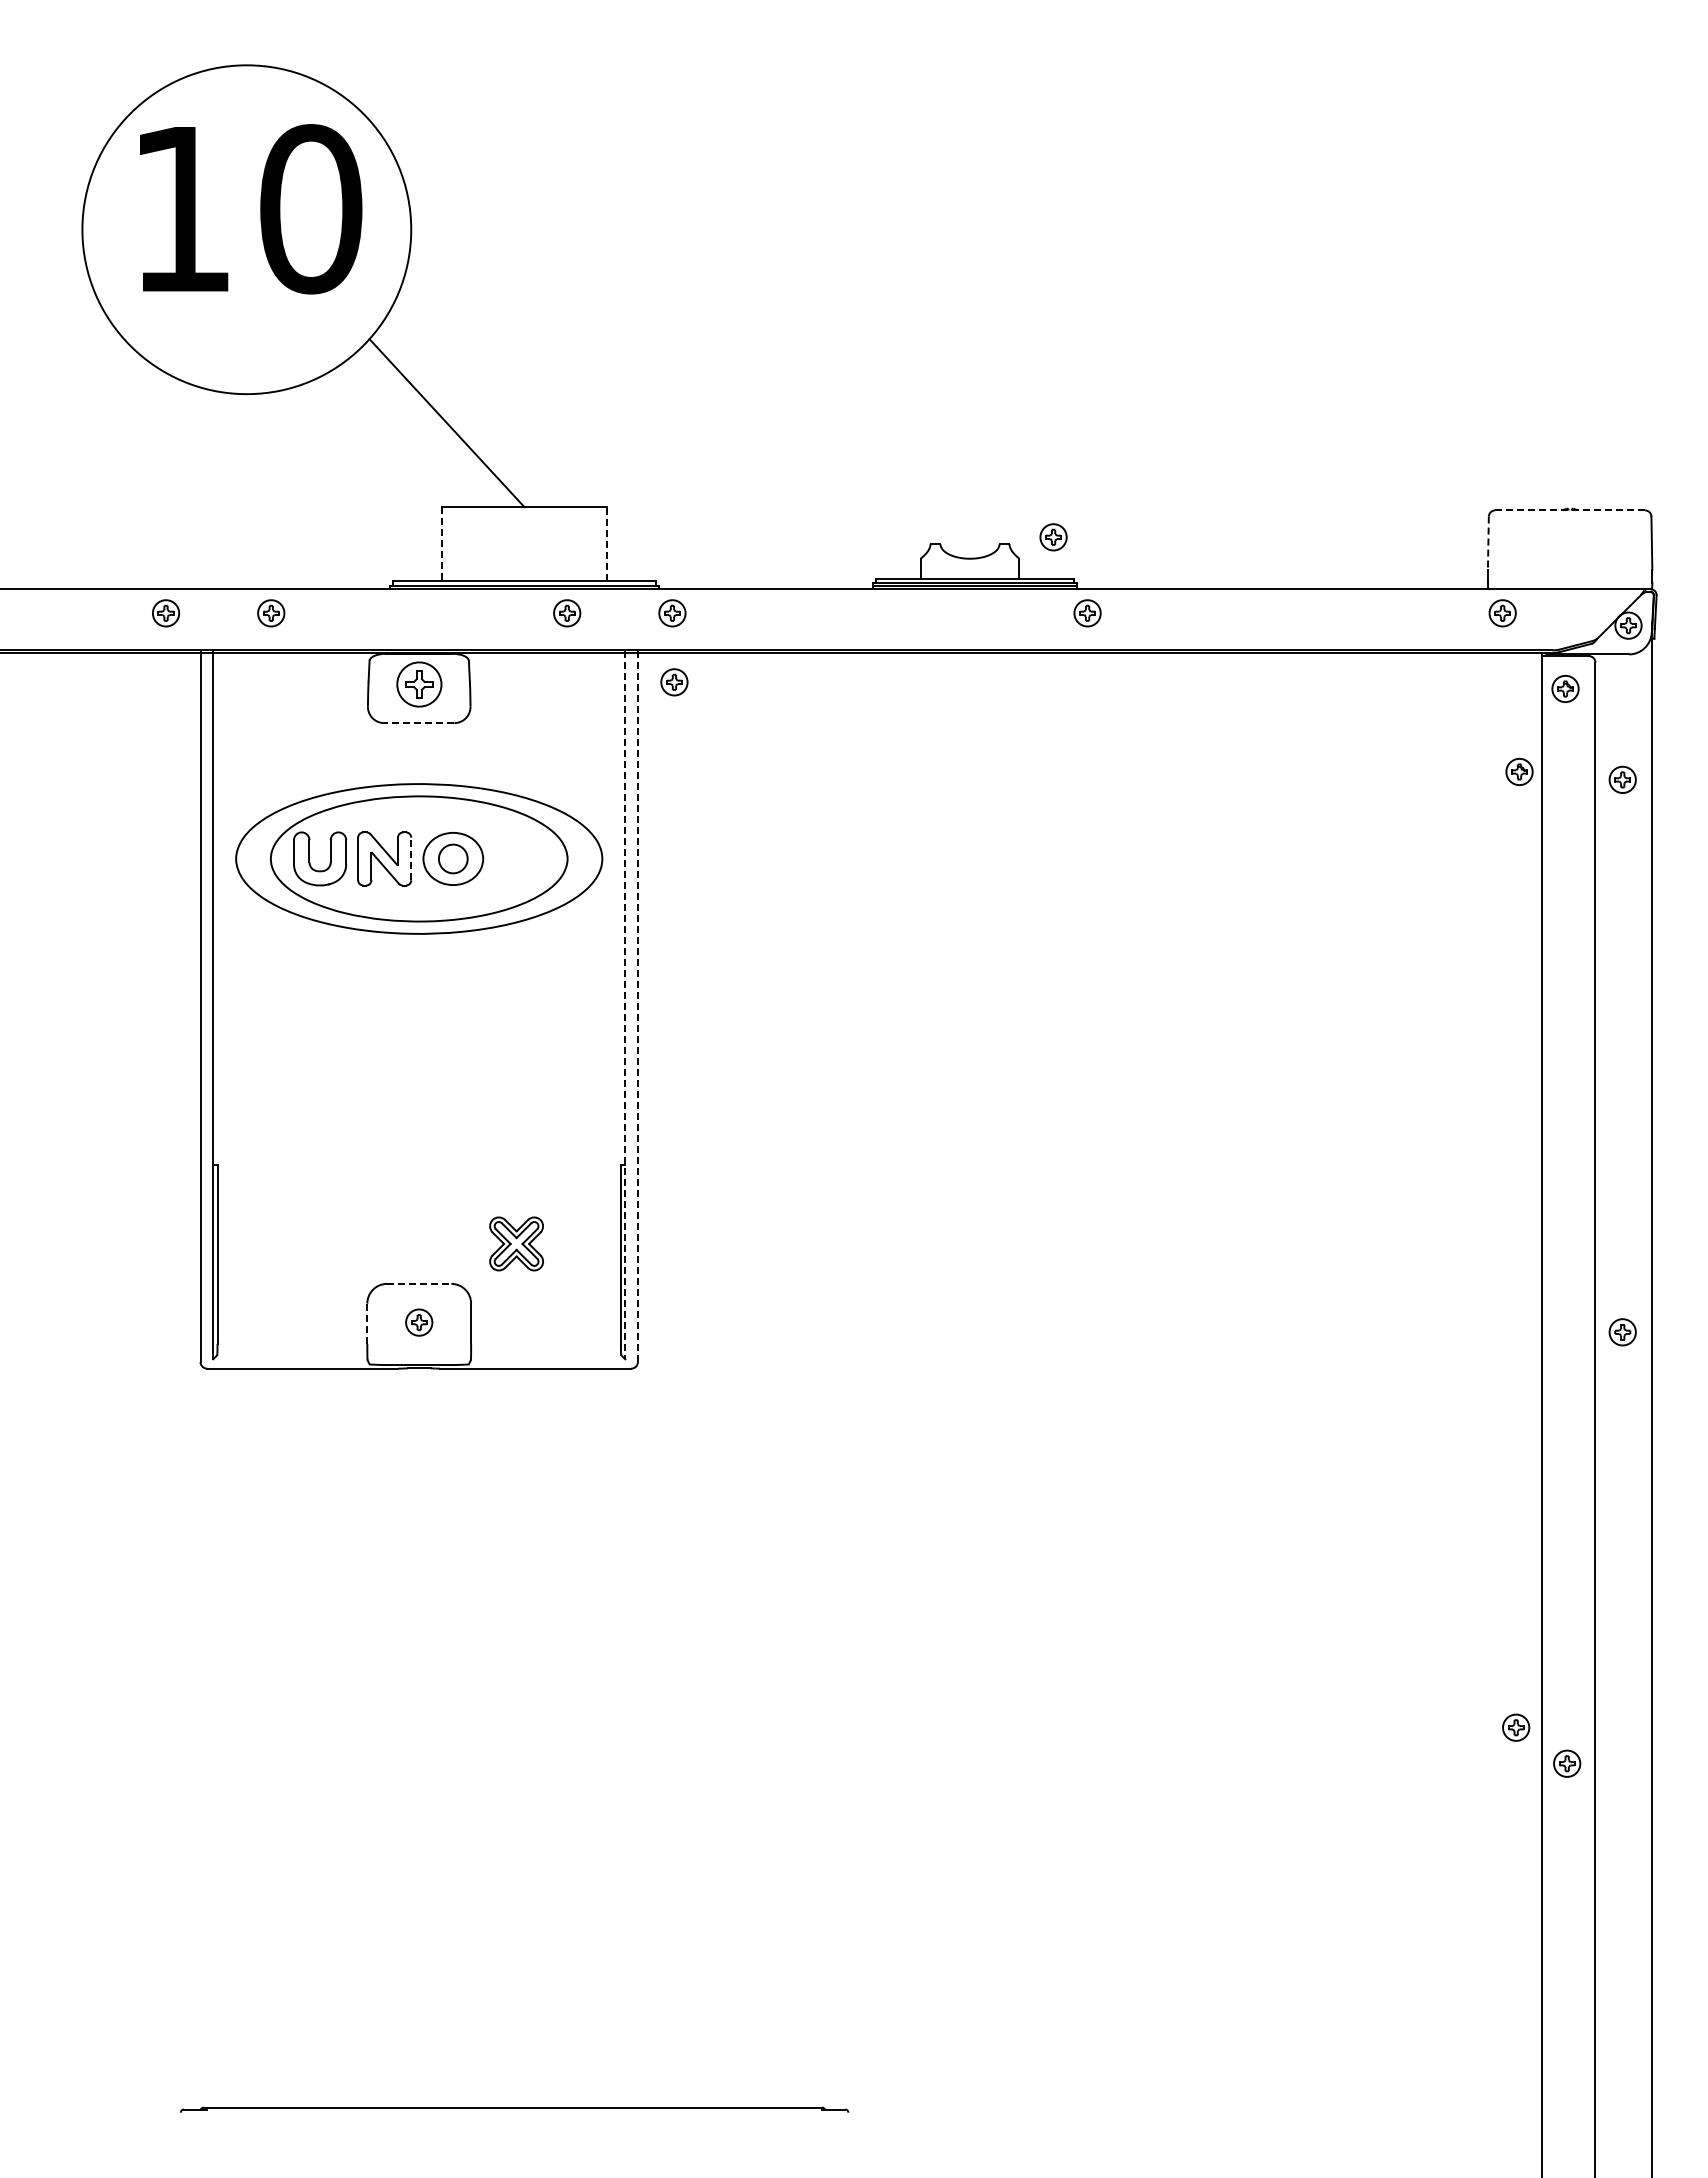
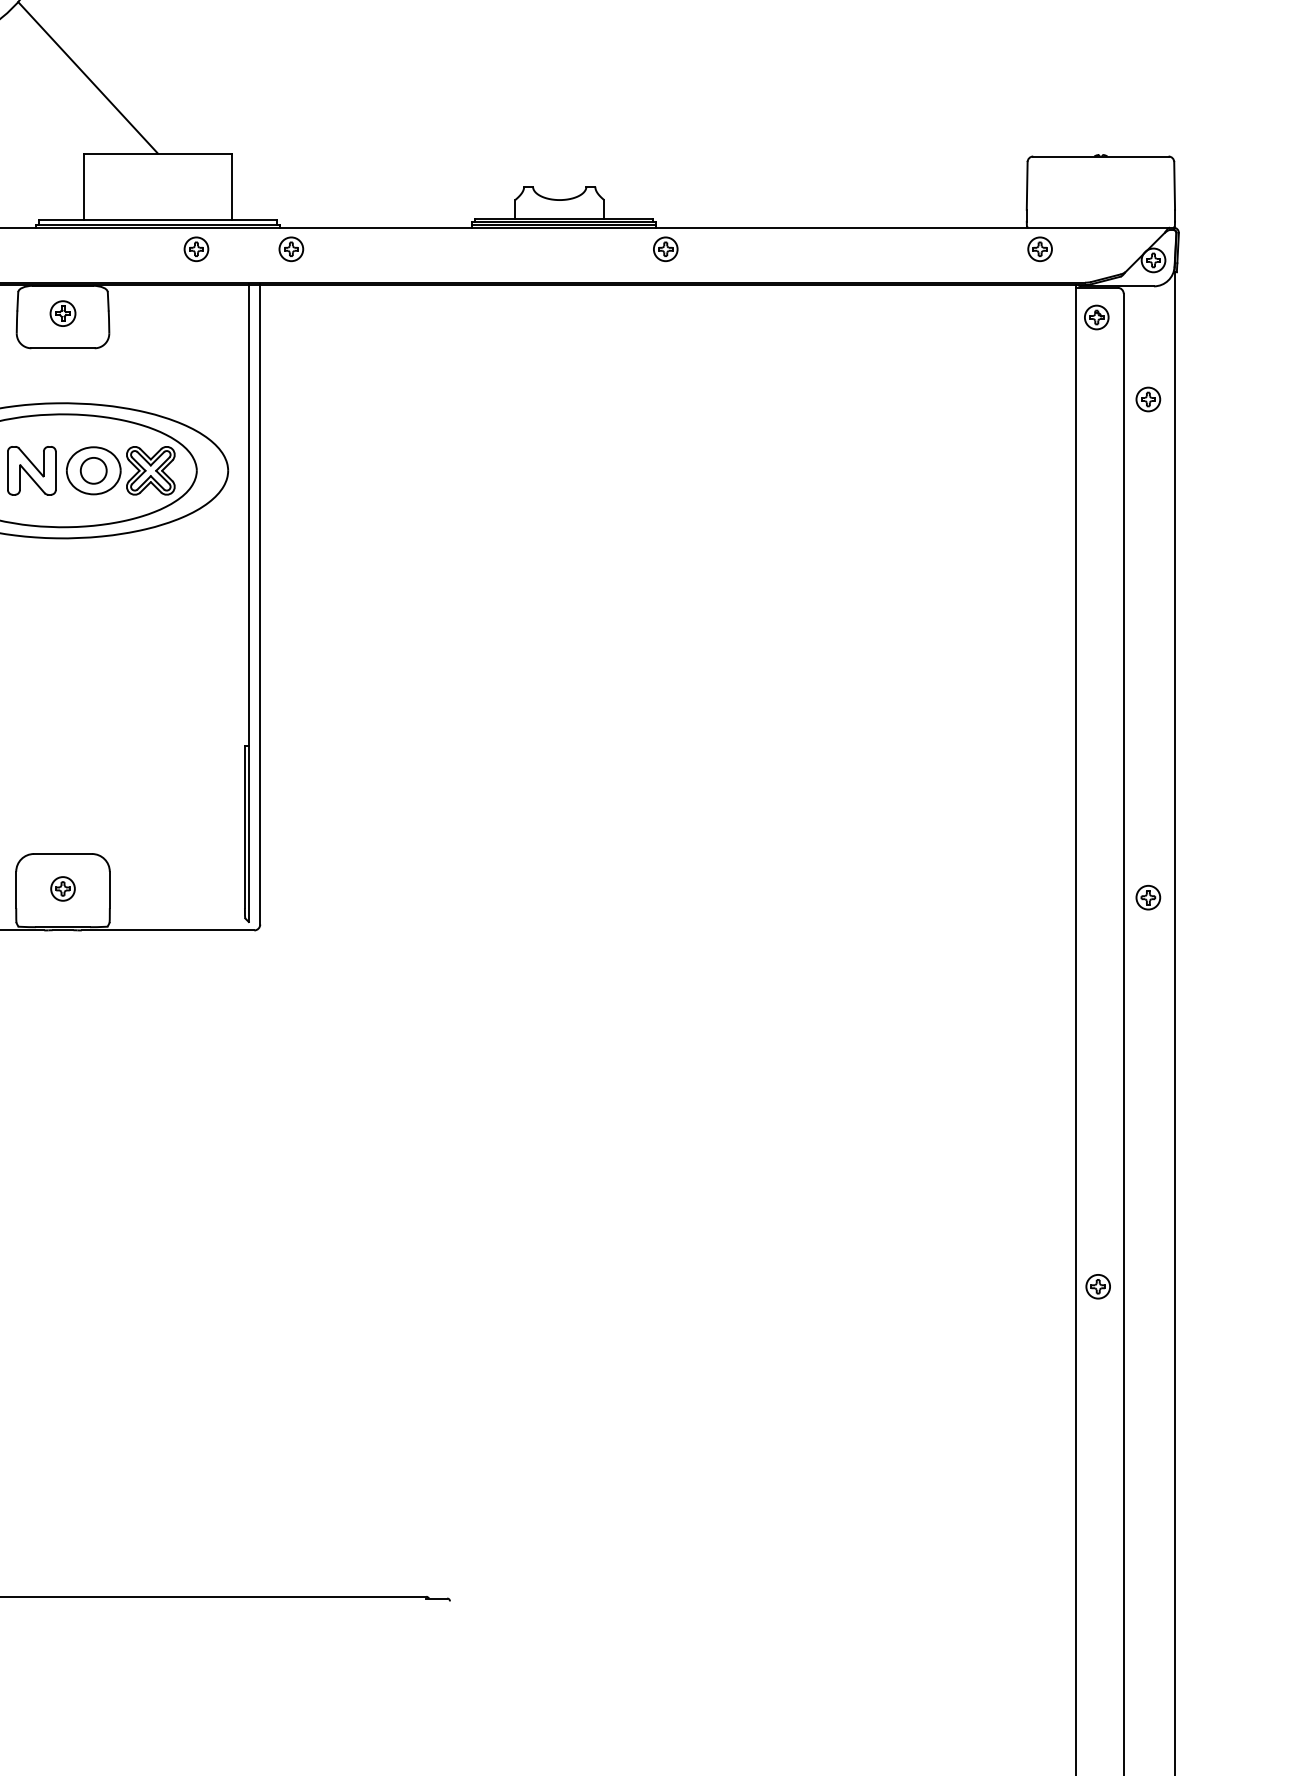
line: (1570, 510) -> (1101, 156), dashed -> solid
part: (1053, 537) -> (635, 180), removed
line: (1488, 543) -> (1027, 186), dashed -> solid
line: (442, 544) -> (84, 187), dashed -> solid
line: (606, 544) -> (231, 187), dashed -> solid
part: (674, 682) -> (293, 311), removed
part: (418, 684) -> (62, 313), size x0.62
line: (418, 723) -> (62, 348), dashed -> solid
part: (1519, 771) -> (1055, 391), removed
line: (411, 858) -> (56, 470), dashed -> solid
line: (625, 1005) -> (249, 602), dashed -> solid
line: (637, 1007) -> (259, 604), dashed -> solid
part: (516, 1243) -> (150, 470), moved
line: (419, 1283) -> (63, 853), dashed -> solid
line: (367, 1323) -> (16, 889), dashed -> solid
part: (1516, 1727) -> (1052, 1254), removed

